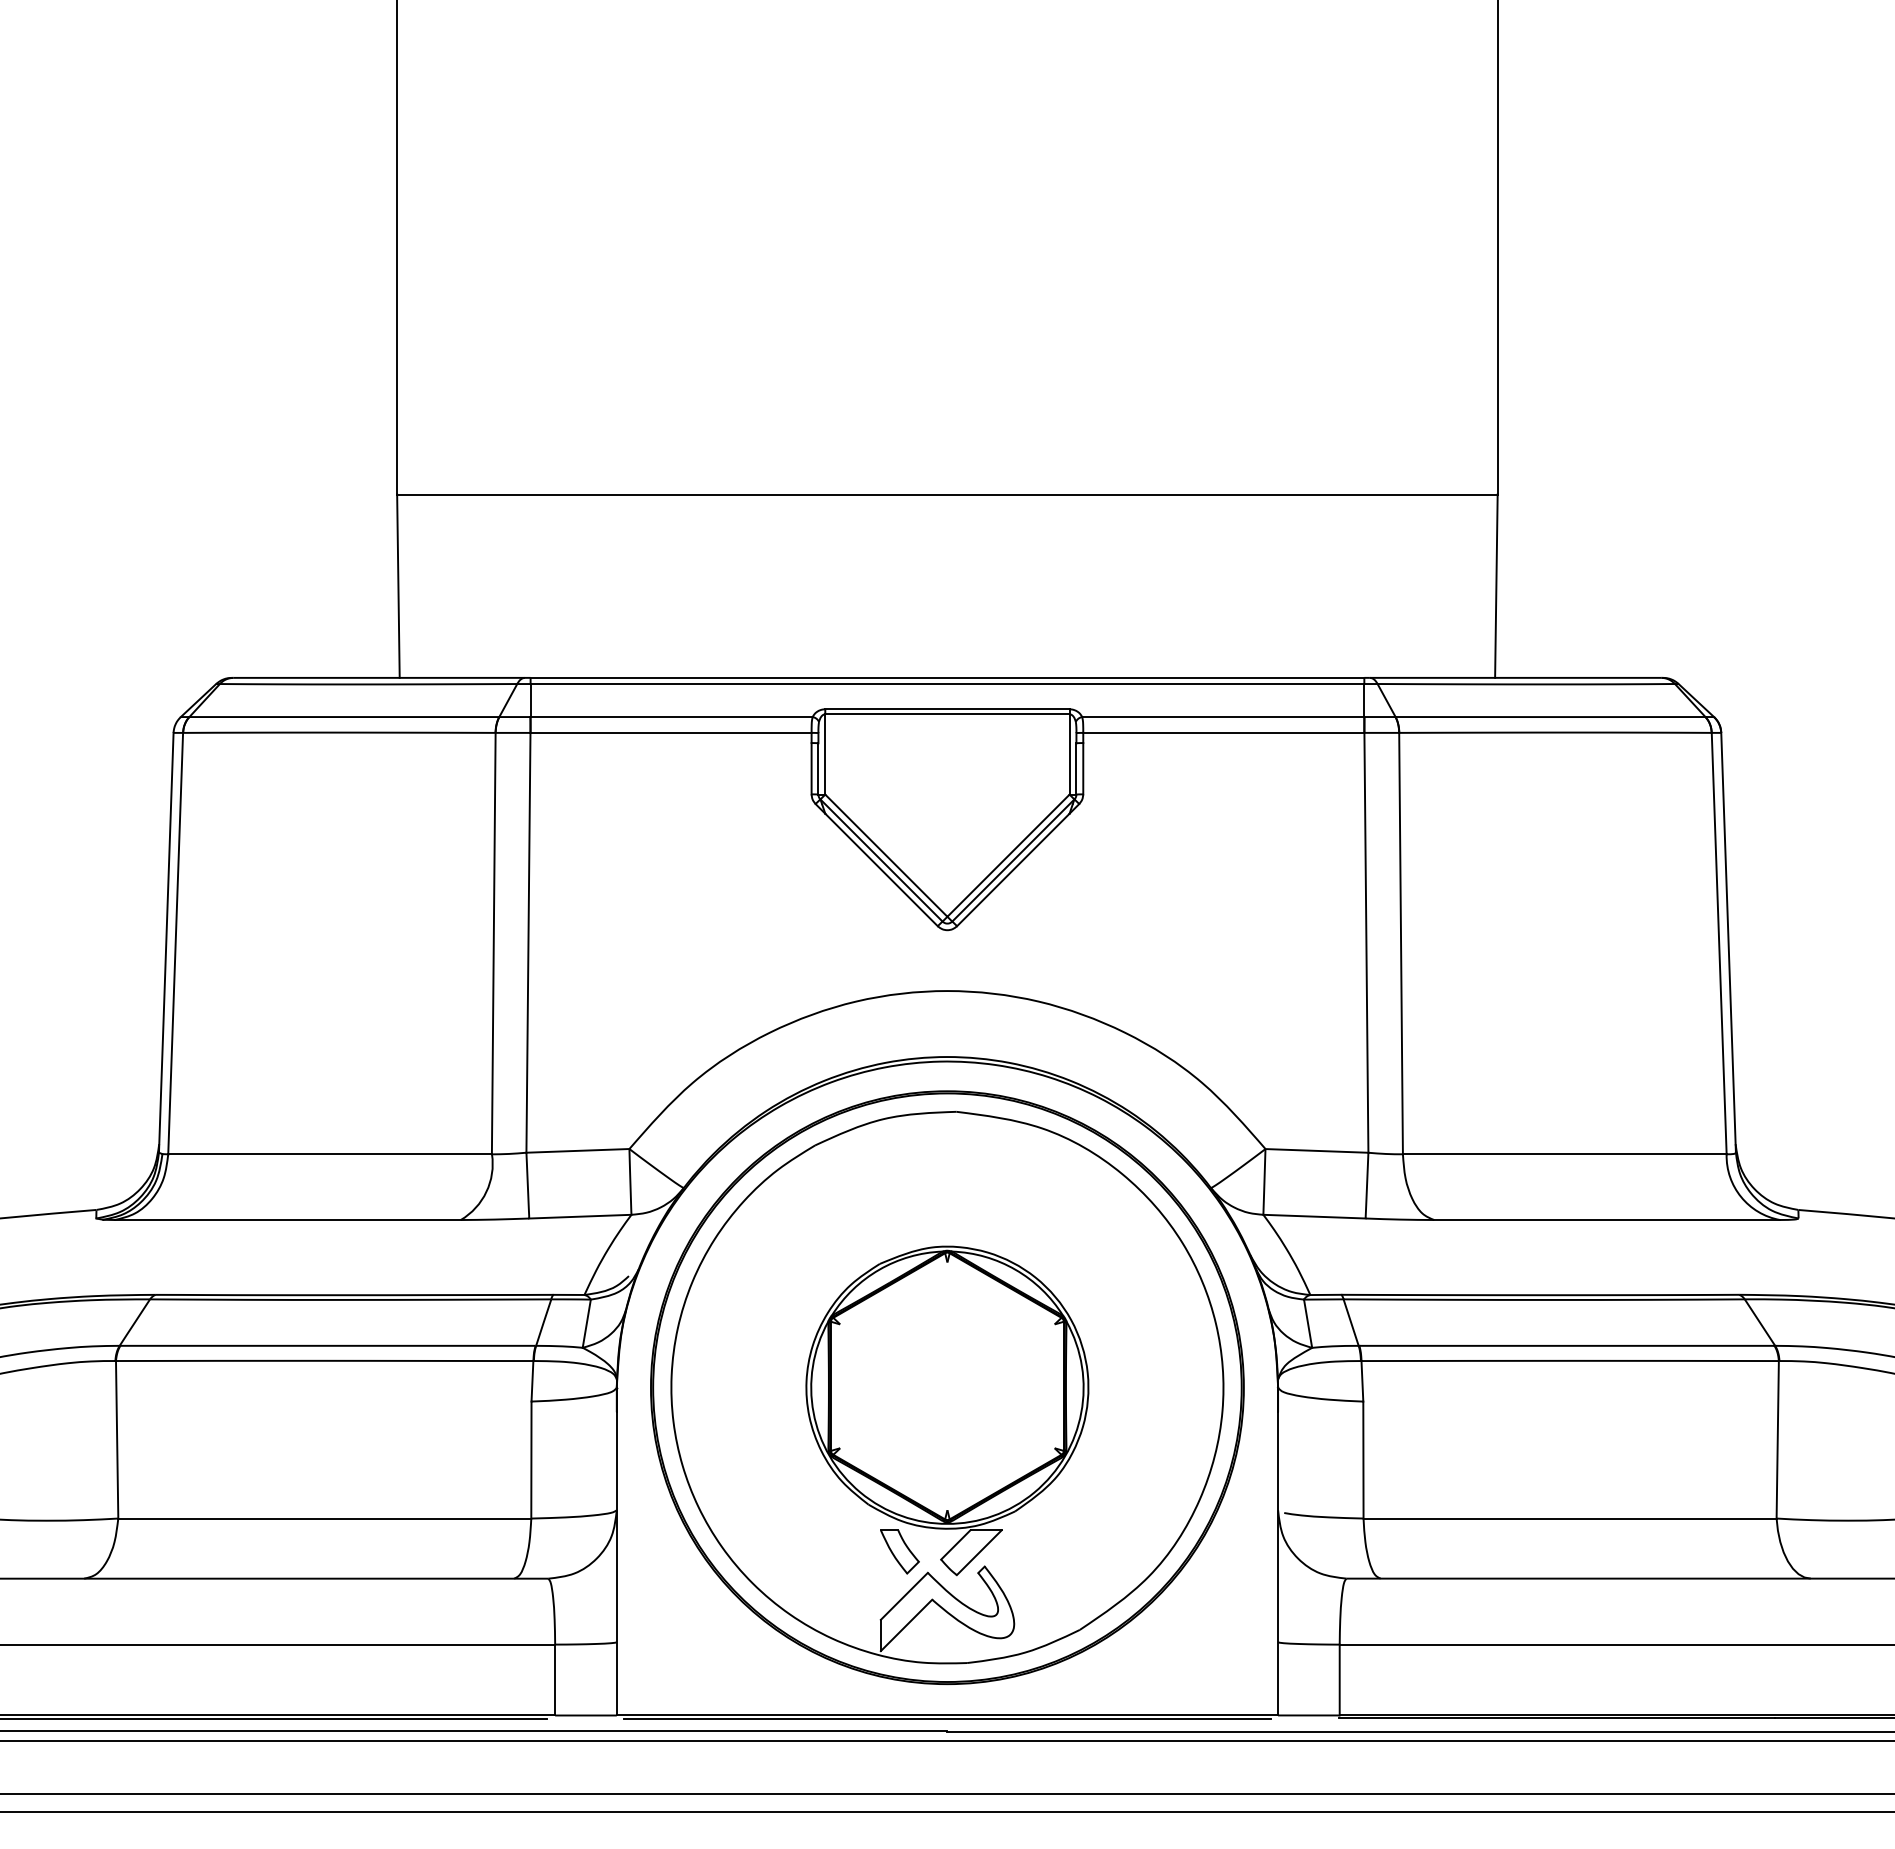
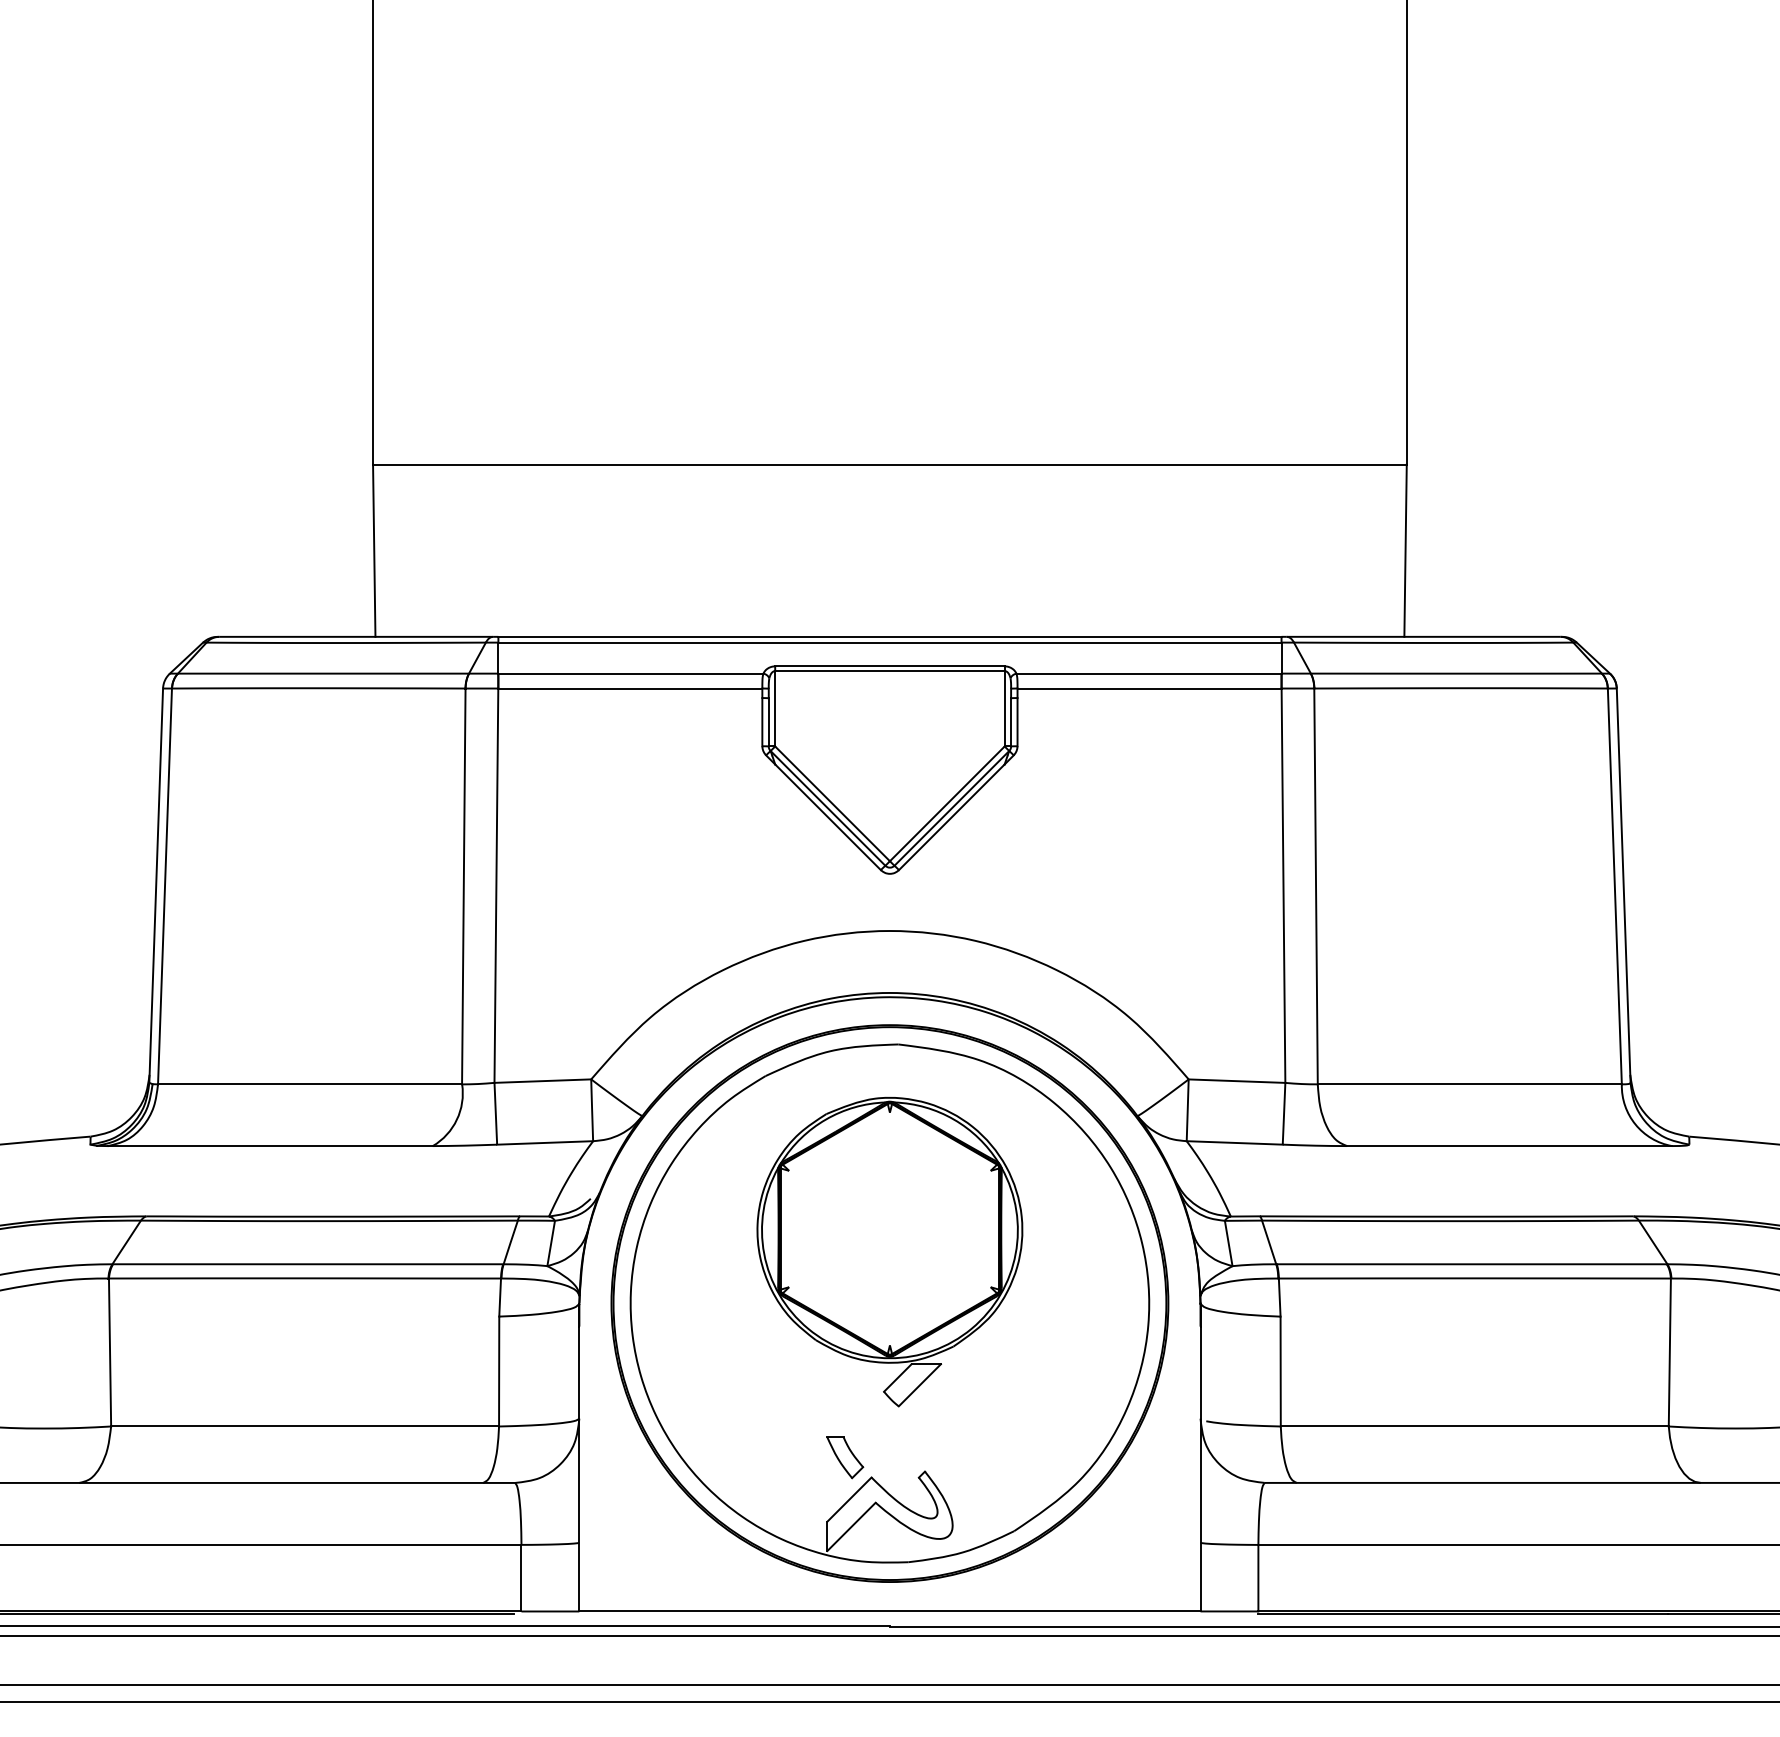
part: (947, 1410) -> (890, 1251), moved
line: (947, 1718) -> (890, 1614), removed

